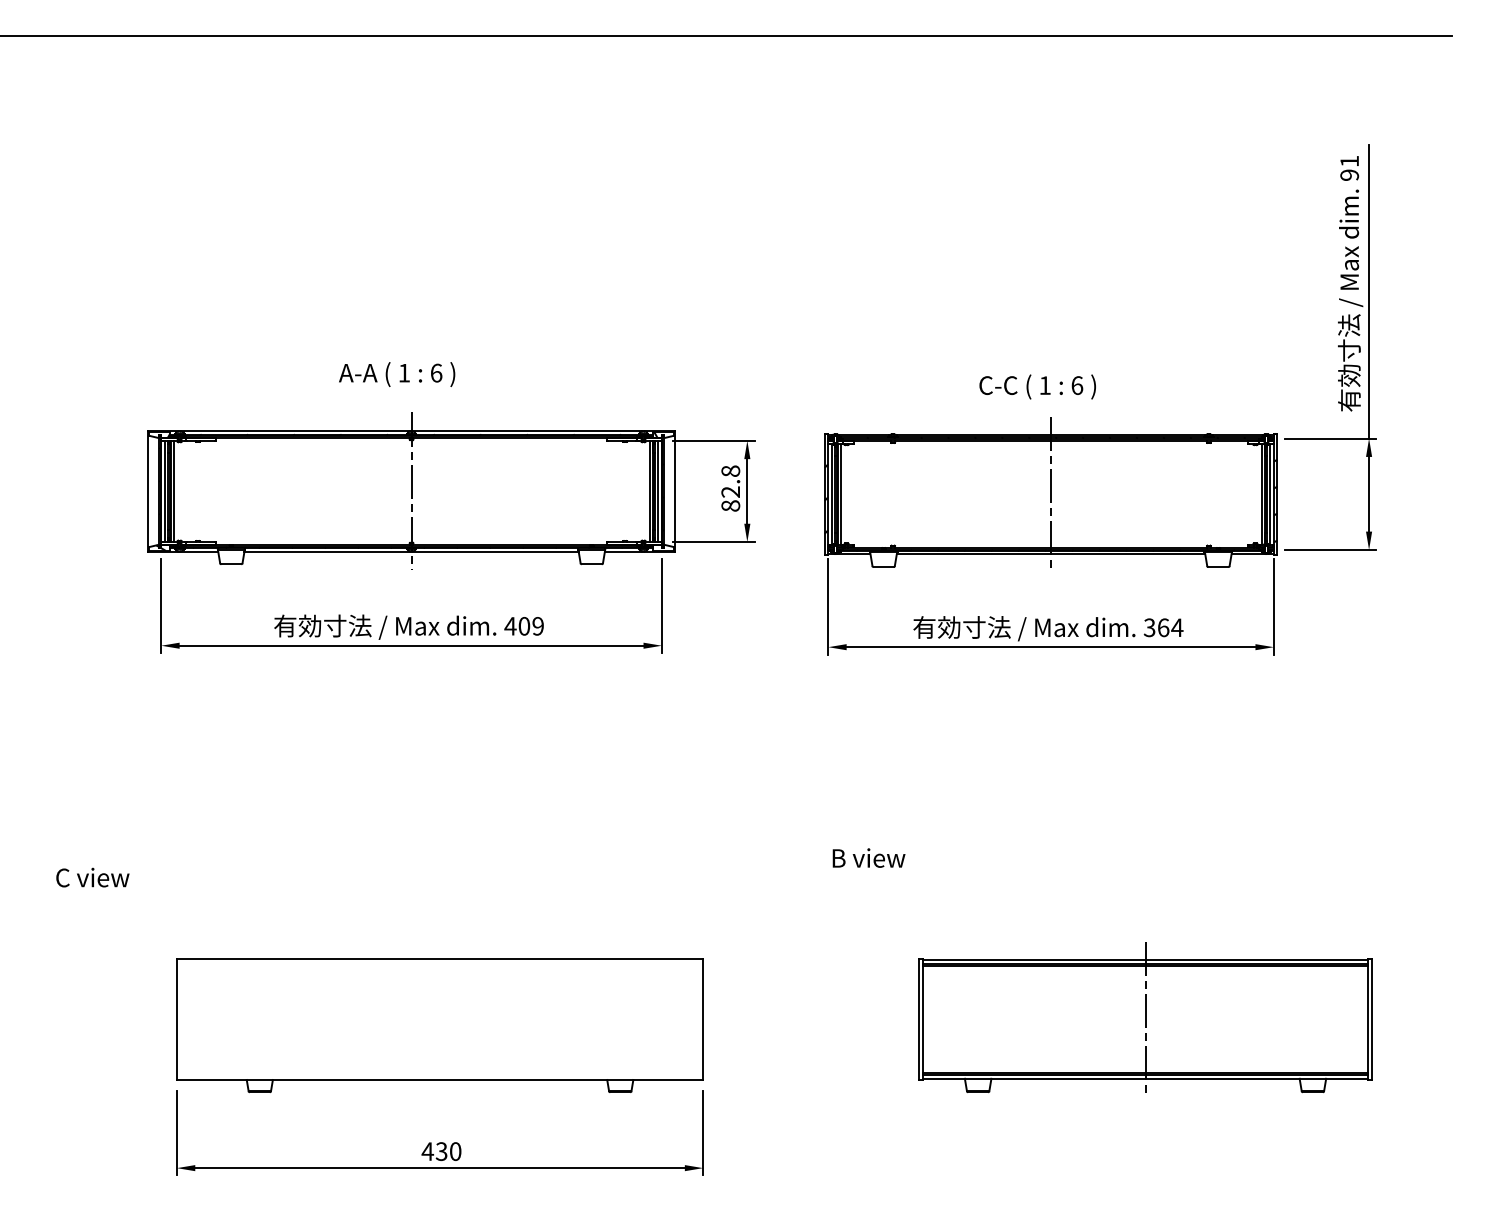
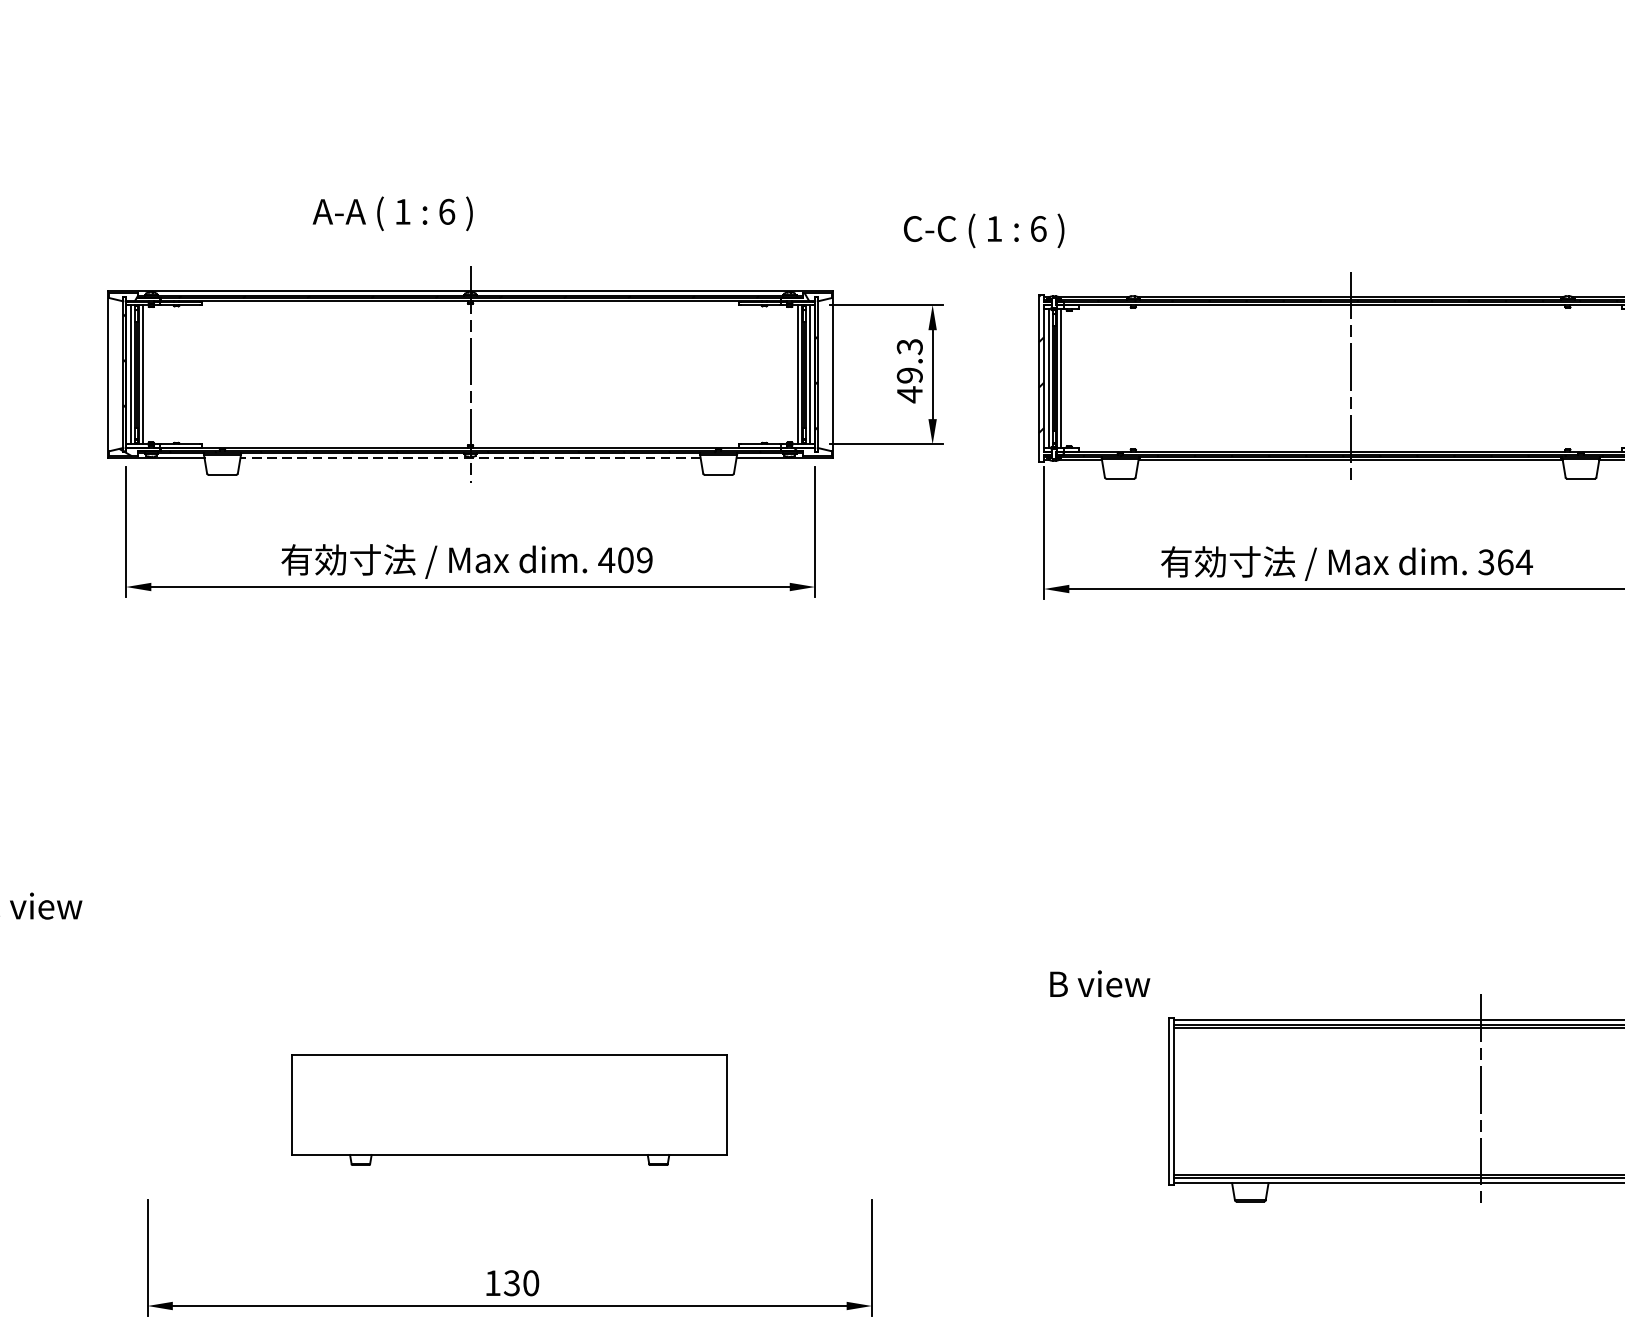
text: (397, 374) -> (393, 213), moved
text: (1037, 386) -> (983, 230), moved
text: (730, 488) -> (909, 370), 82.8 -> 49.3
line: (411, 552) -> (470, 458), solid -> dashed
text: (868, 857) -> (1099, 983), moved
part: (439, 1025) -> (508, 1109), size x0.6
text: (427, 1151) -> (492, 1283), 430 -> 130

